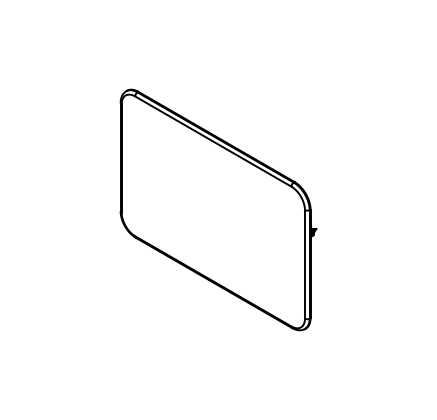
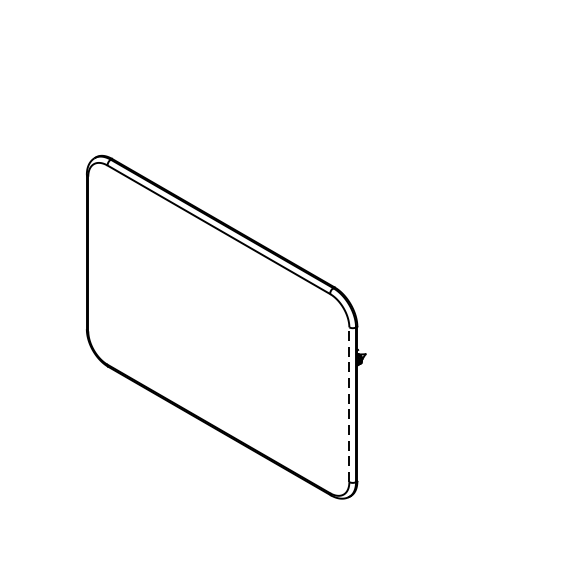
line: (304, 263) -> (348, 403), solid -> dashed

